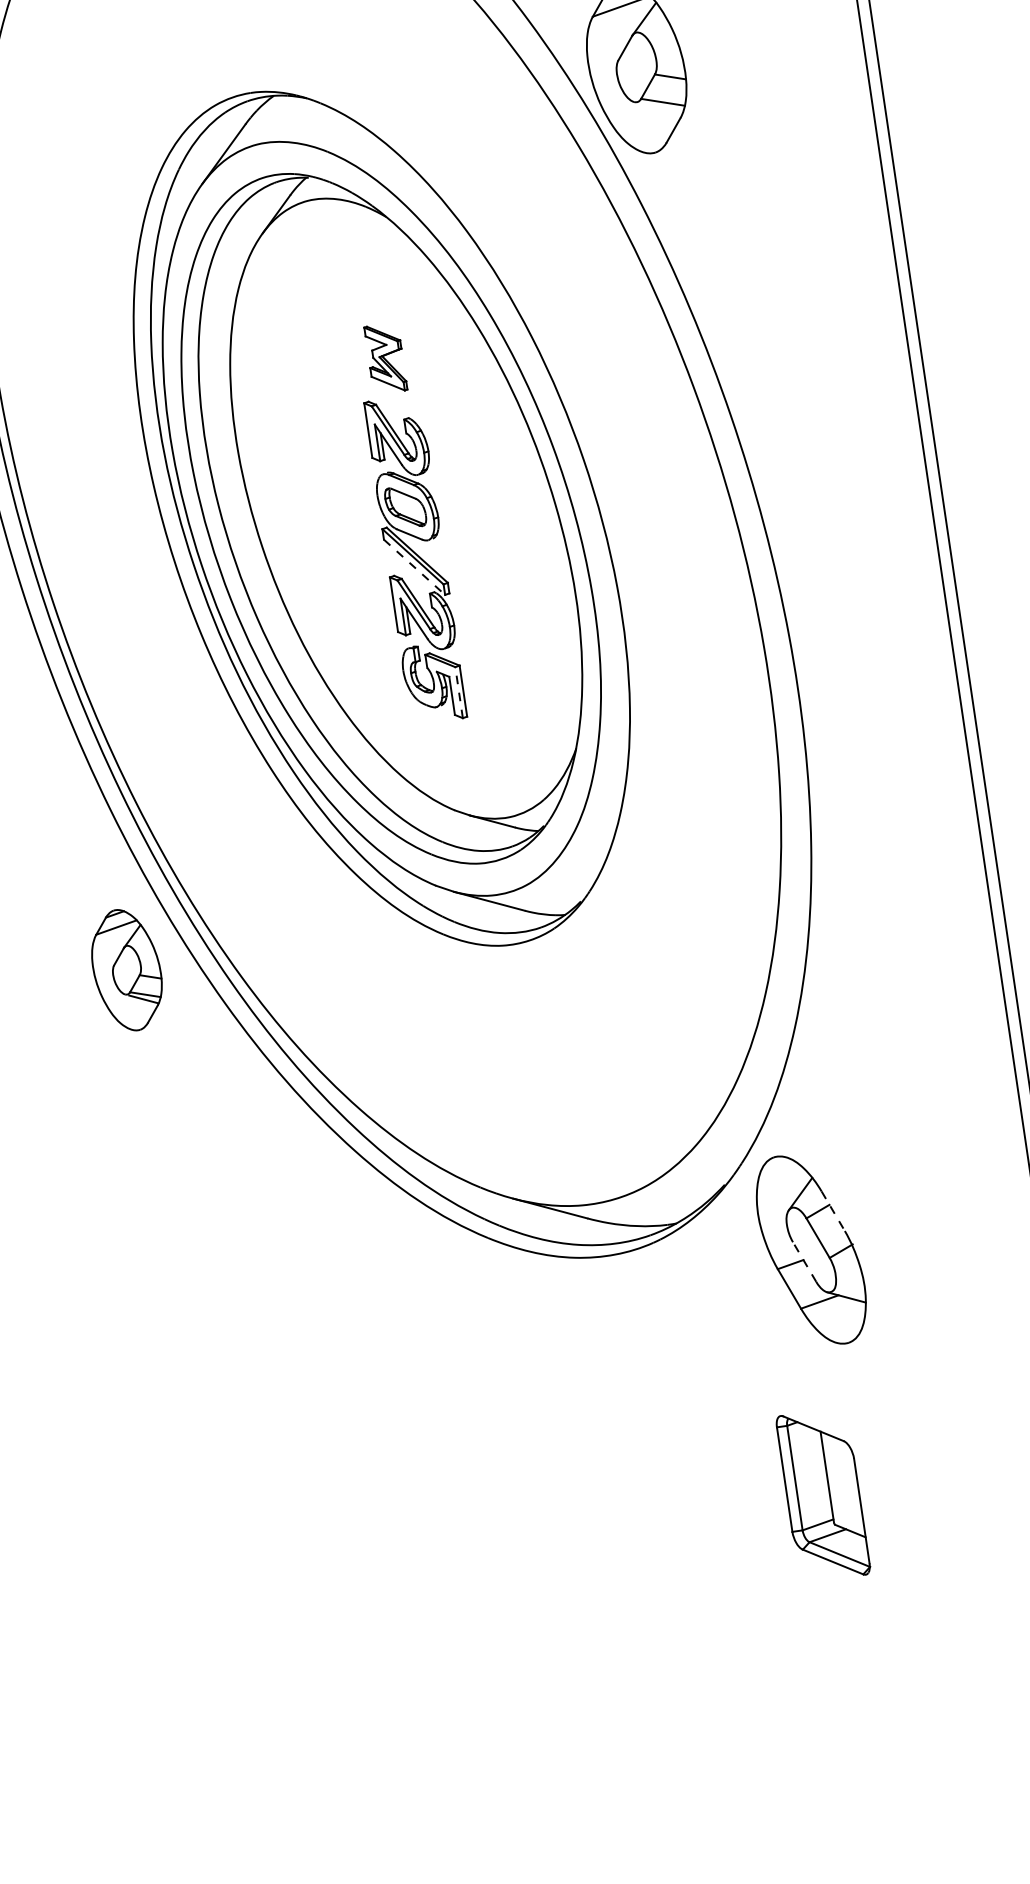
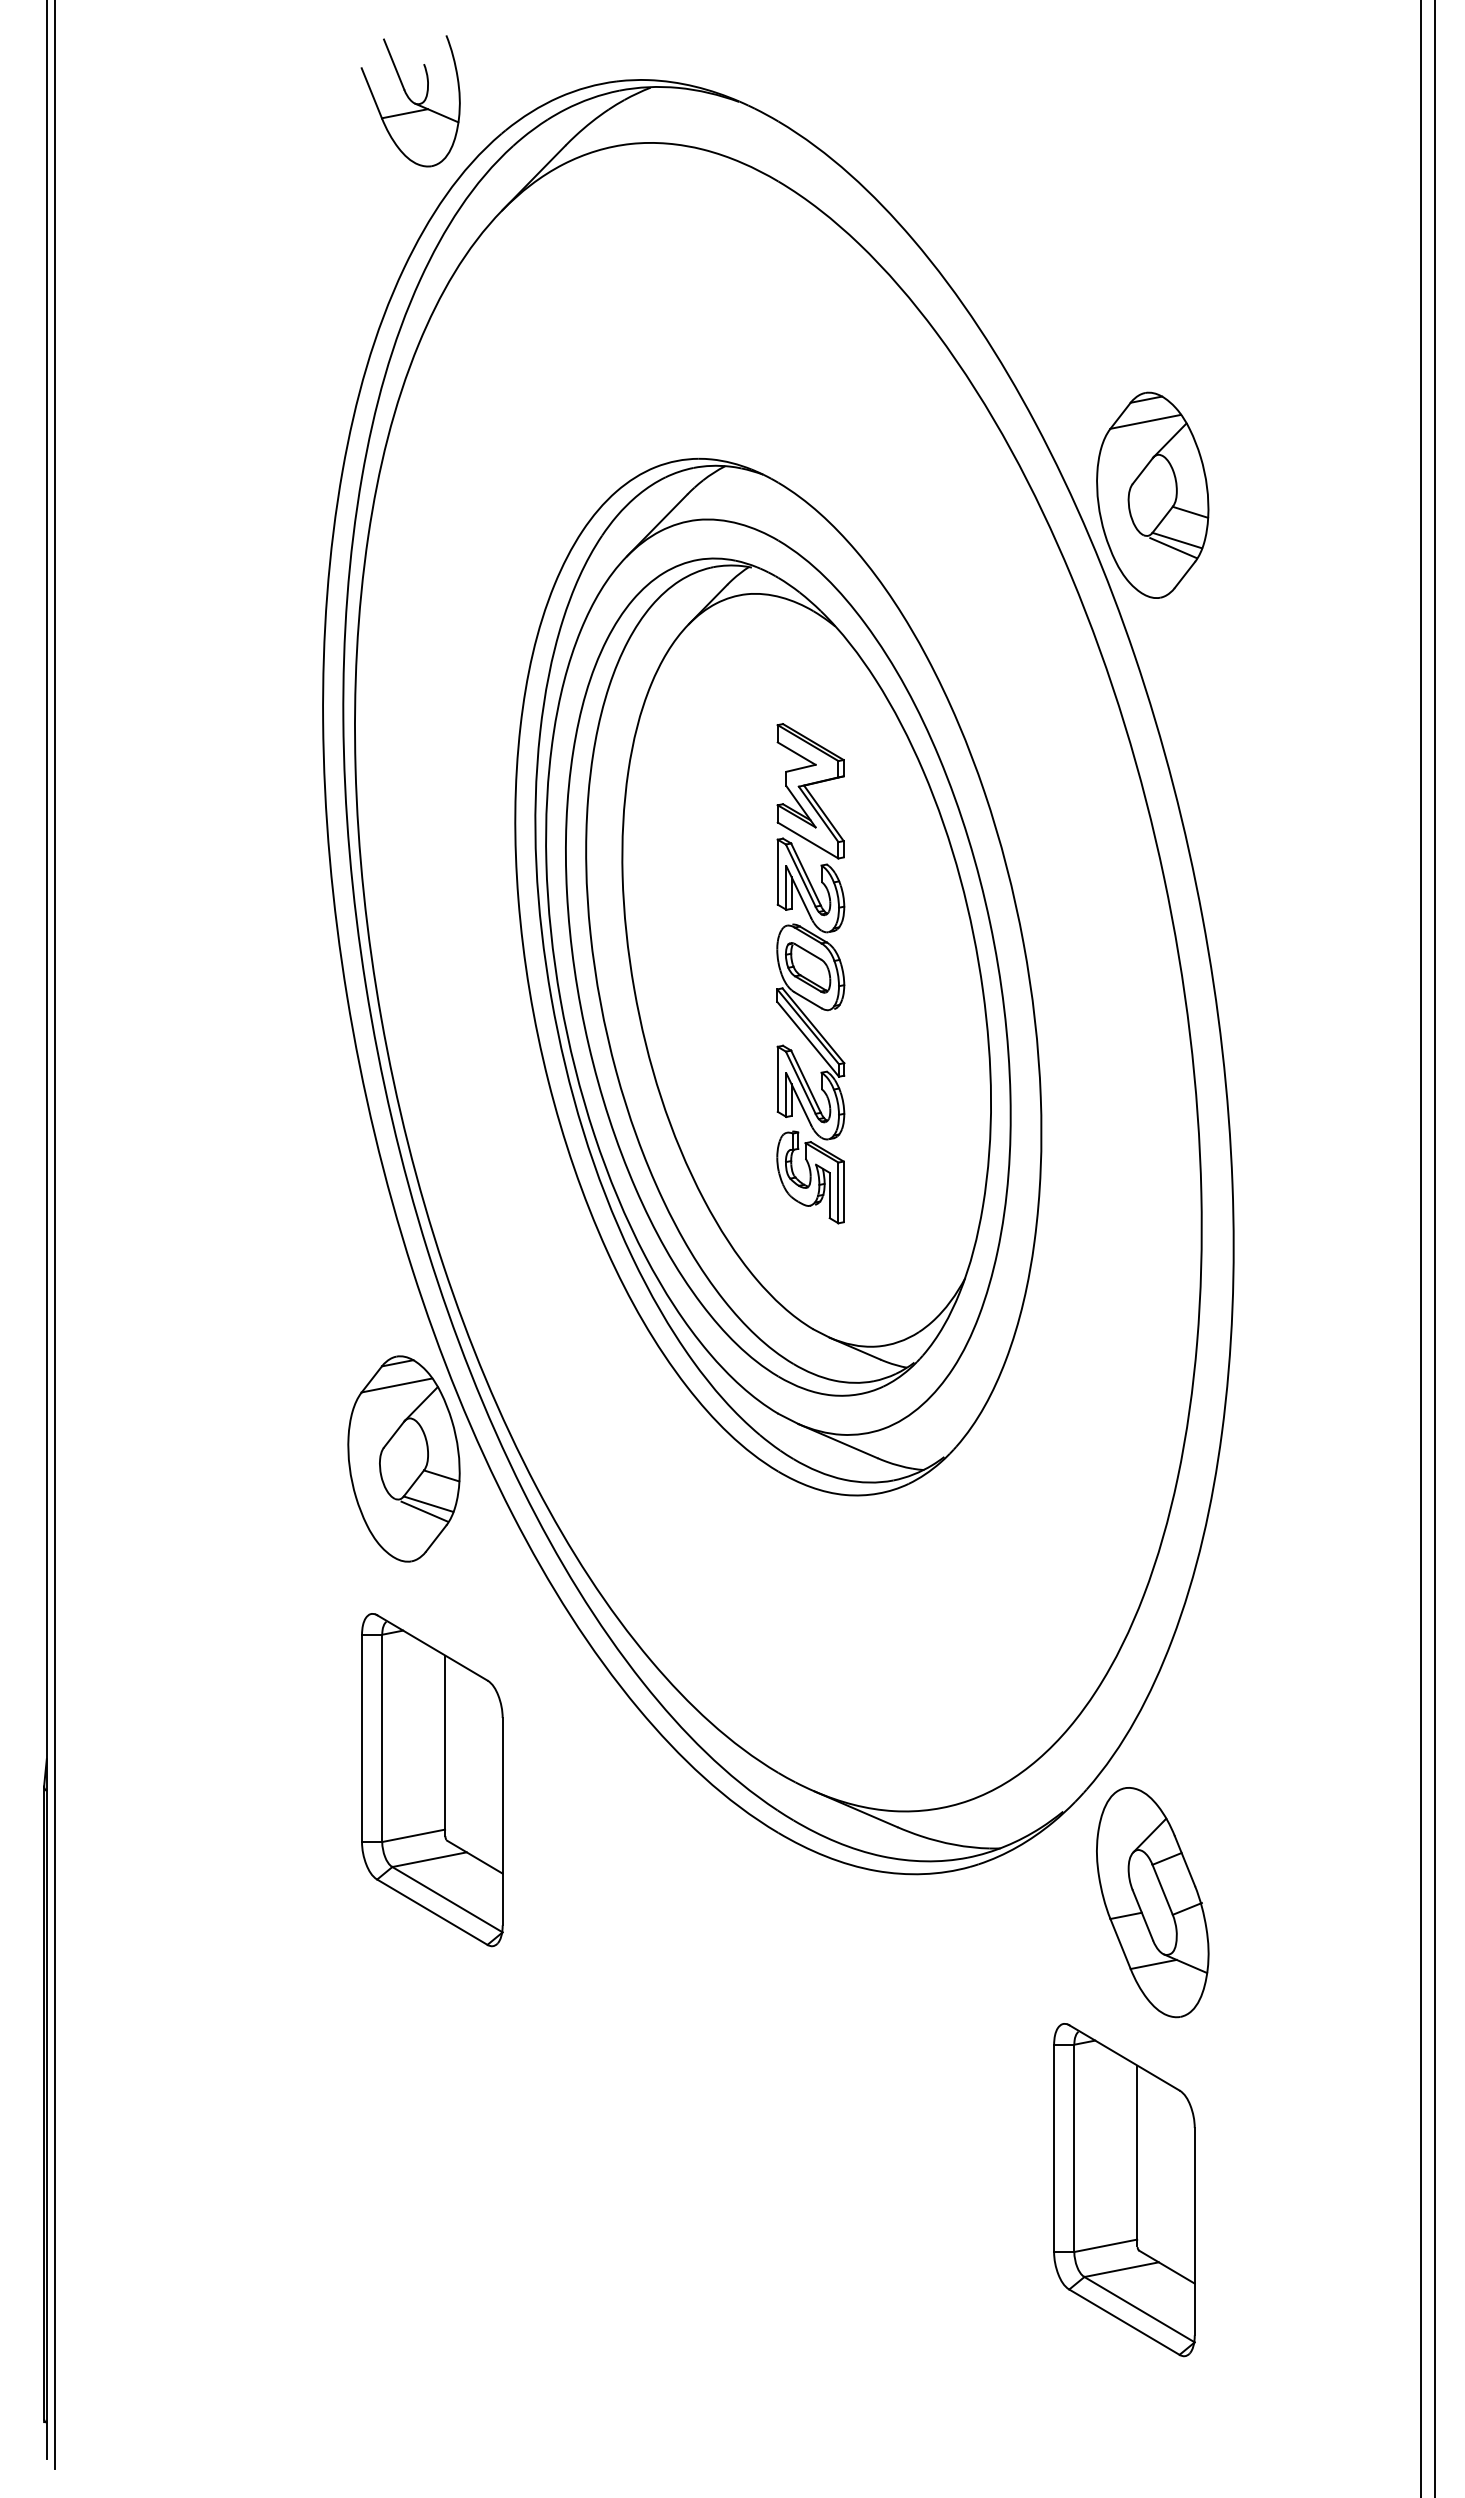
line: (660, 109) -> (1173, 548), added
part: (385, 358) -> (810, 791), size x1.67
line: (414, 567) -> (808, 1039), dashed -> solid
line: (459, 692) -> (838, 1192), dashed -> solid
part: (126, 969) -> (403, 1458), size x1.43
line: (832, 1211) -> (1184, 1861), dashed -> solid
part: (190, 1236) -> (432, 1780), added
line: (804, 1262) -> (1142, 1915), dashed -> solid
part: (823, 1495) -> (1124, 2190), size x1.67

